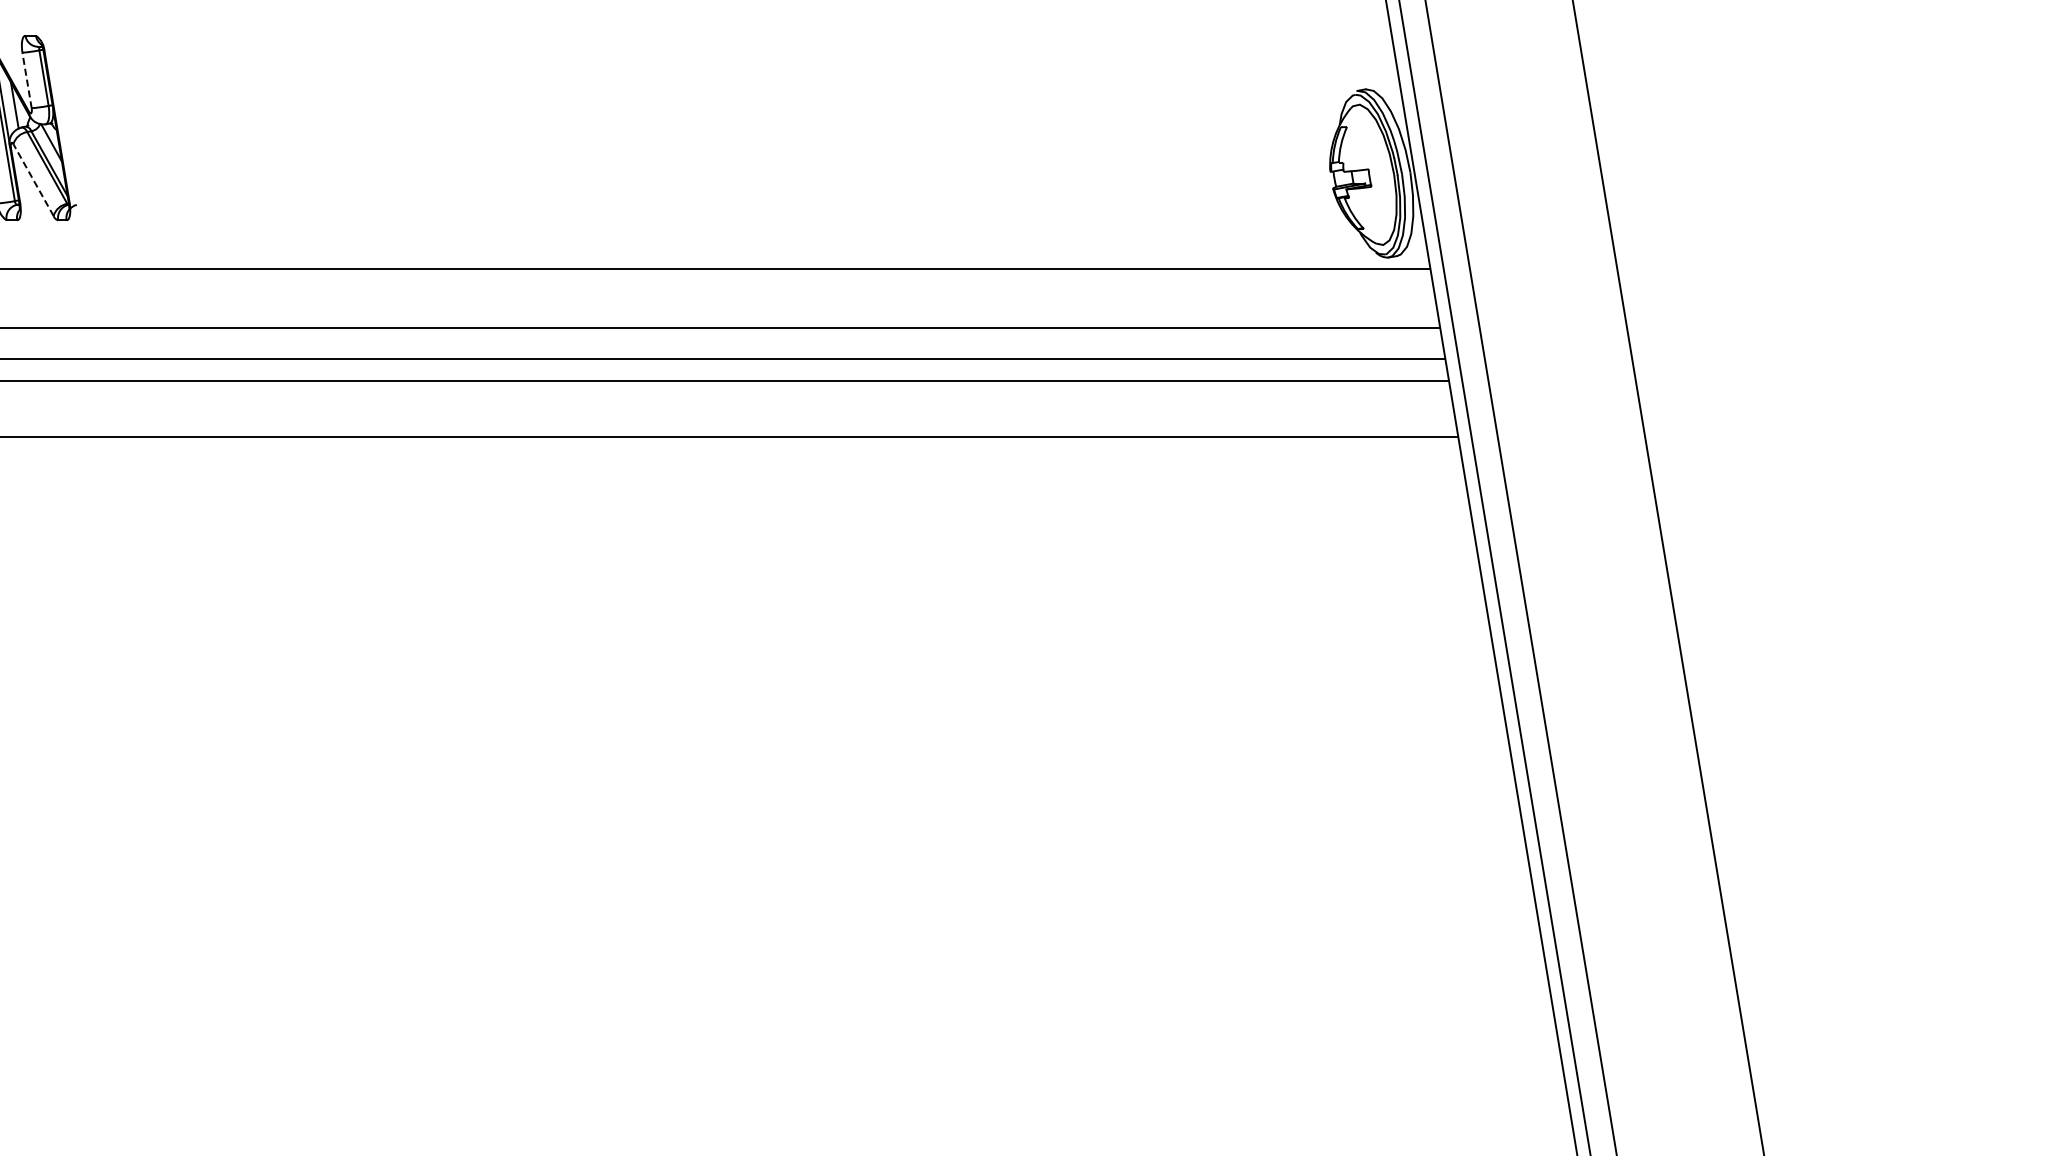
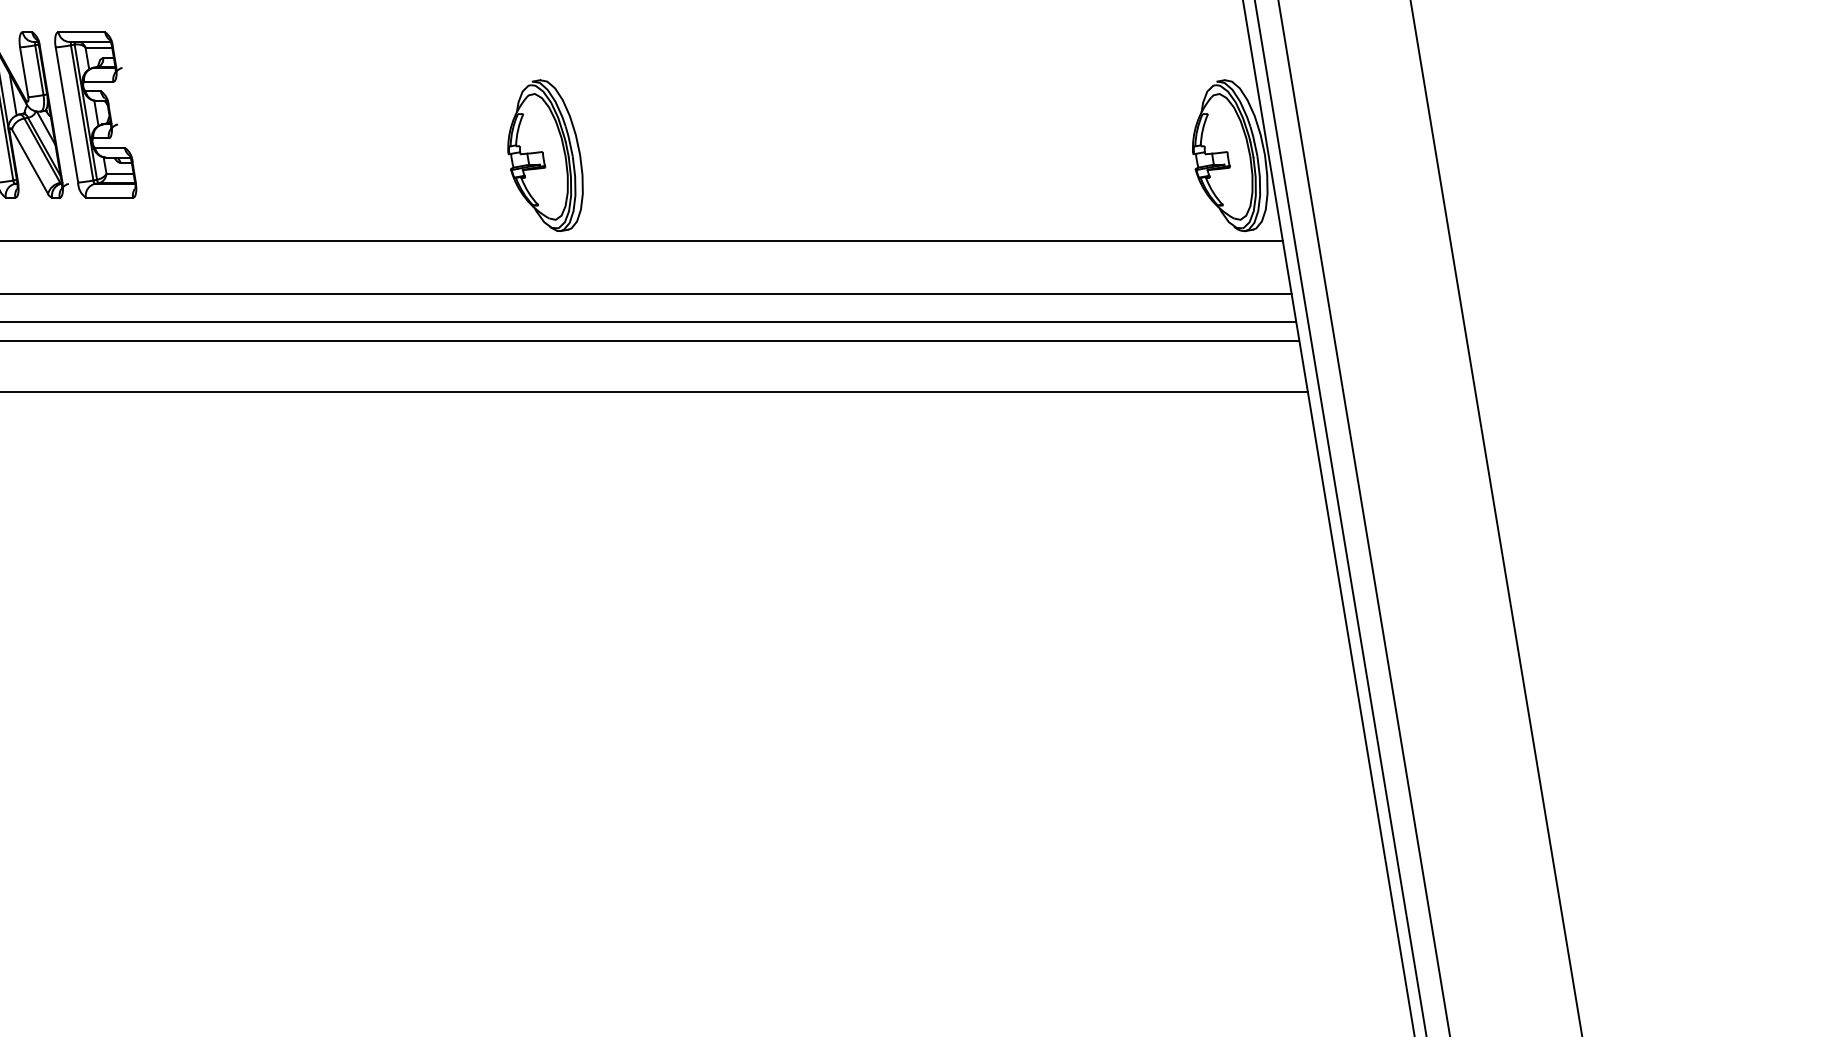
line: (26, 79) -> (23, 71), dashed -> solid
part: (106, 127) -> (95, 114), added
part: (607, 173) -> (544, 155), added
line: (33, 179) -> (29, 161), dashed -> solid

